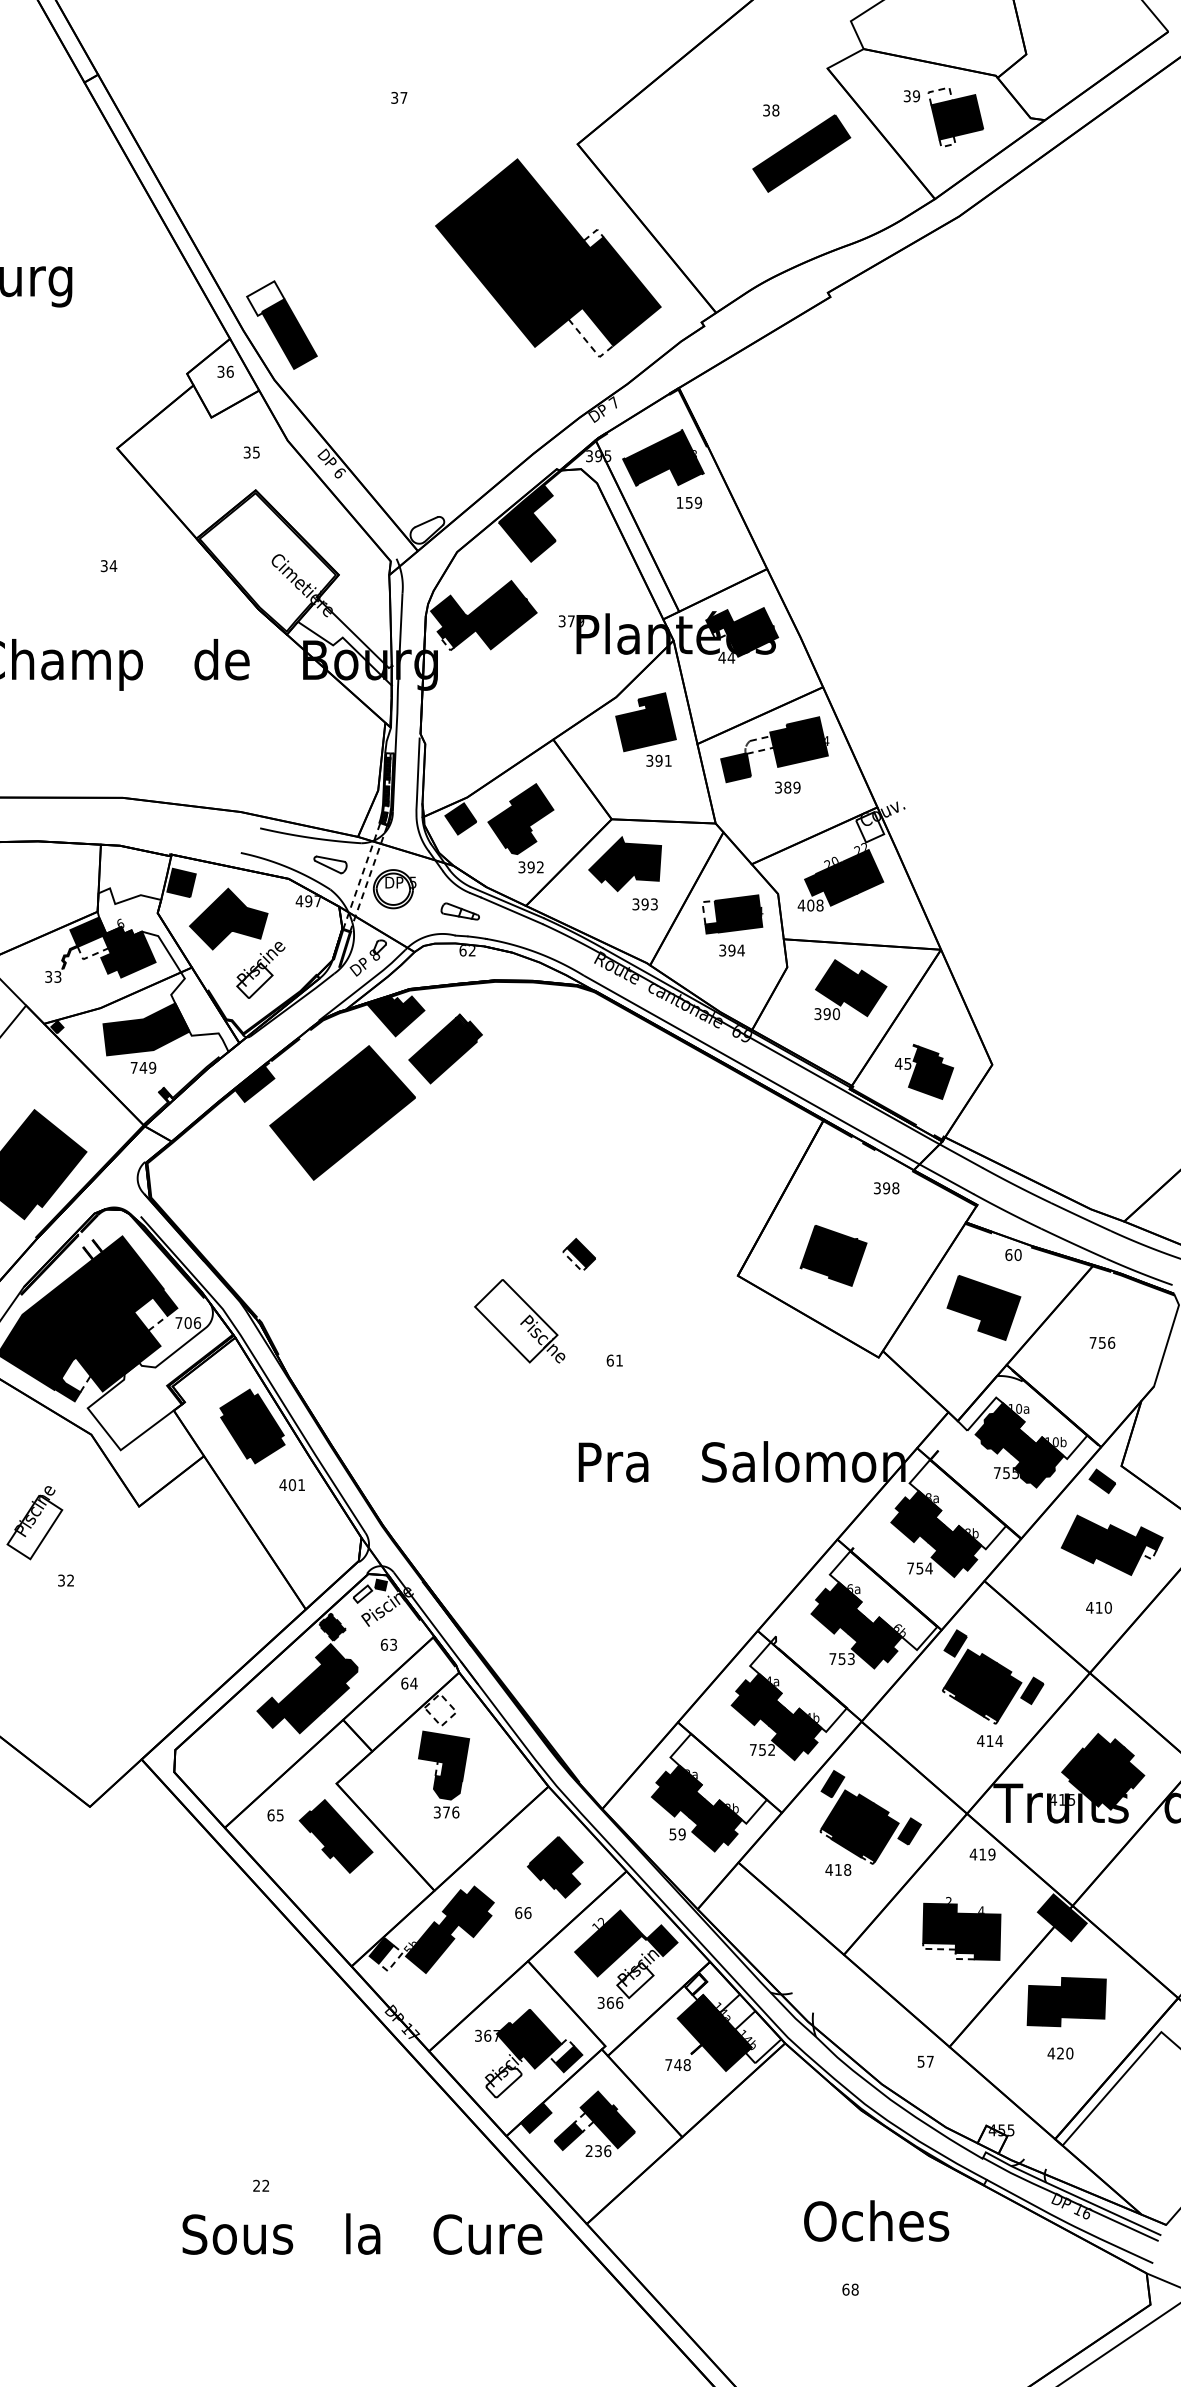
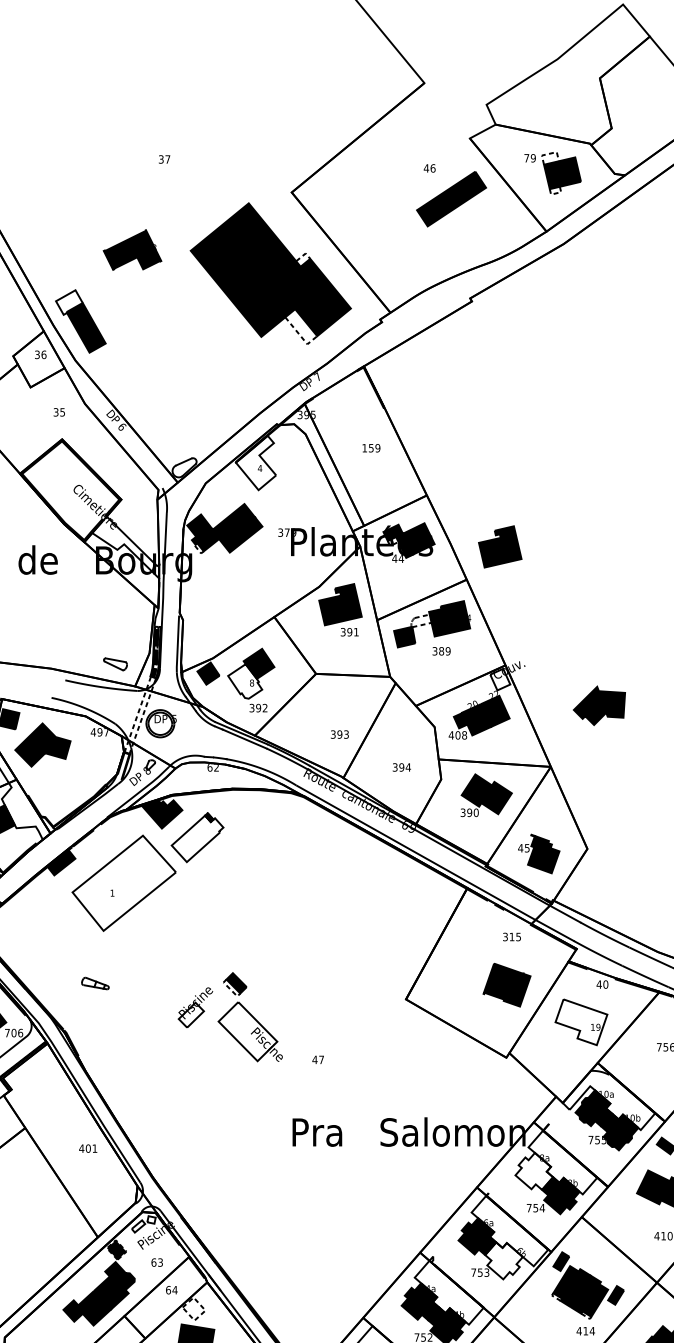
text: (906, 96) -> (526, 158), 39 -> 79
text: (770, 110) -> (429, 168), 38 -> 46
part: (663, 457) -> (132, 249), moved
fill: (527, 523) -> (255, 462), removed
part: (869, 641) -> (499, 547), added
fill: (512, 829) -> (245, 681), removed
part: (330, 864) -> (115, 664), moved
part: (624, 864) -> (598, 706), moved
part: (459, 911) -> (94, 983), moved
part: (732, 914) -> (402, 741), removed
part: (260, 970) -> (195, 1007), moved
fill: (445, 1050) -> (197, 838), removed
fill: (342, 1112) -> (124, 882), removed
text: (891, 1188) -> (515, 937), 398 -> 315
part: (578, 1254) -> (234, 984), moved
text: (1008, 1254) -> (598, 984), 60 -> 40
part: (833, 1255) -> (506, 984), moved
fill: (983, 1307) -> (581, 1022), removed
text: (614, 1360) -> (318, 1059), 61 -> 47
part: (252, 1426) -> (59, 1106), removed
fill: (917, 1516) -> (534, 1171), removed
fill: (380, 1584) -> (151, 1219), removed
fill: (874, 1642) -> (503, 1260), removed

